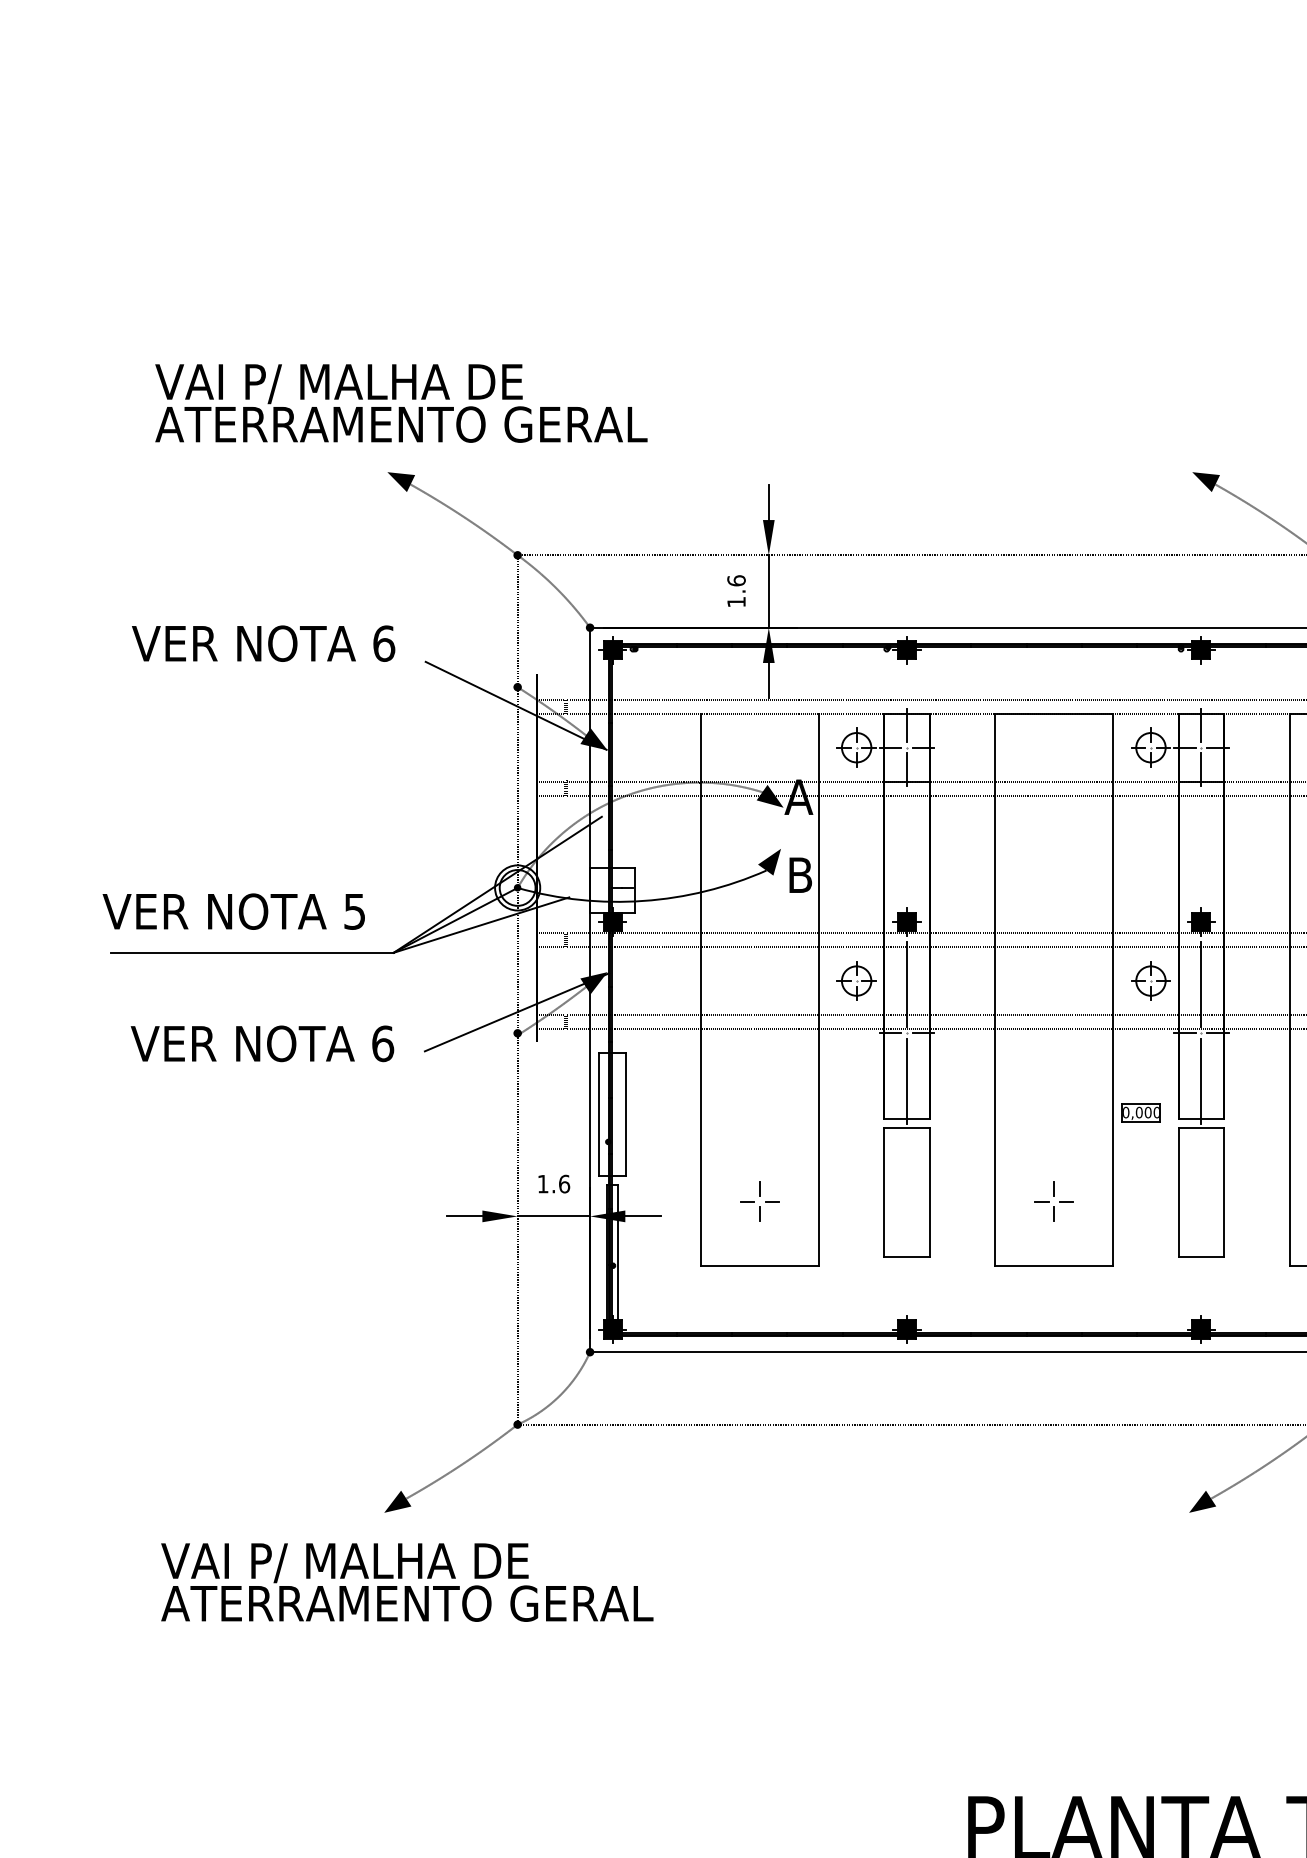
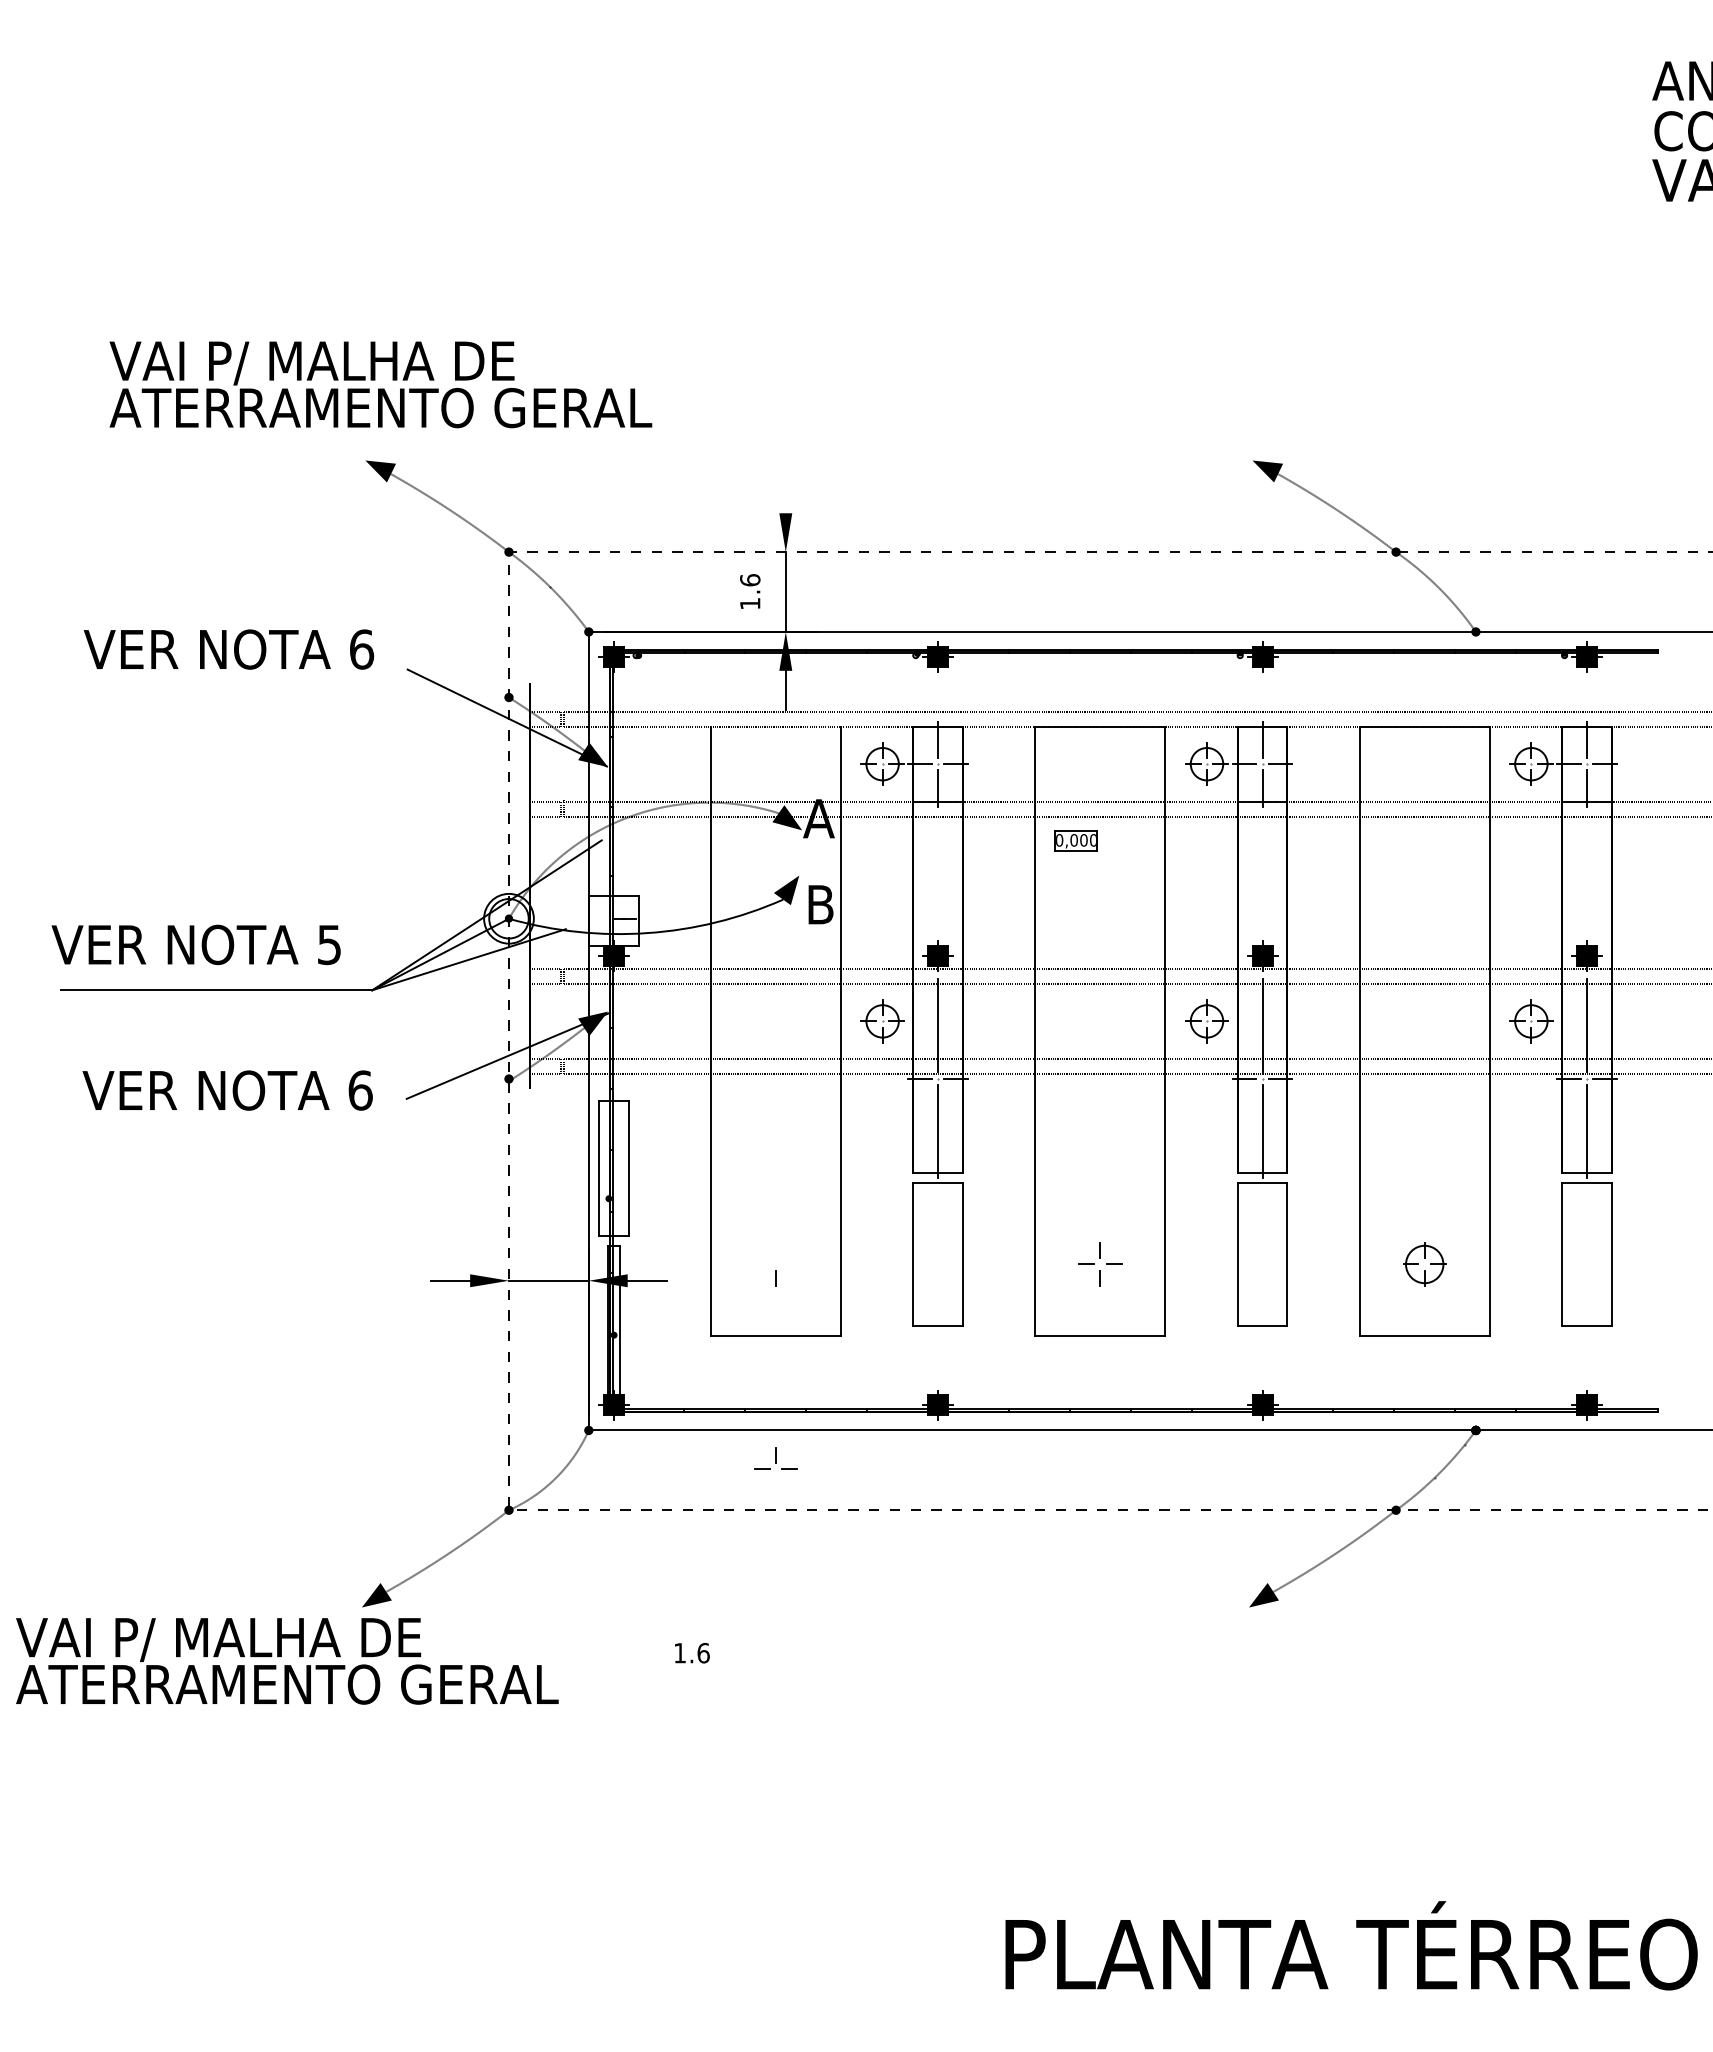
line: (768, 502) -> (785, 493), removed
part: (1140, 1112) -> (1075, 840), moved
text: (554, 1184) -> (692, 1653), moved
part: (759, 1191) -> (775, 1458), moved
text: (407, 1582) -> (287, 1661), moved

